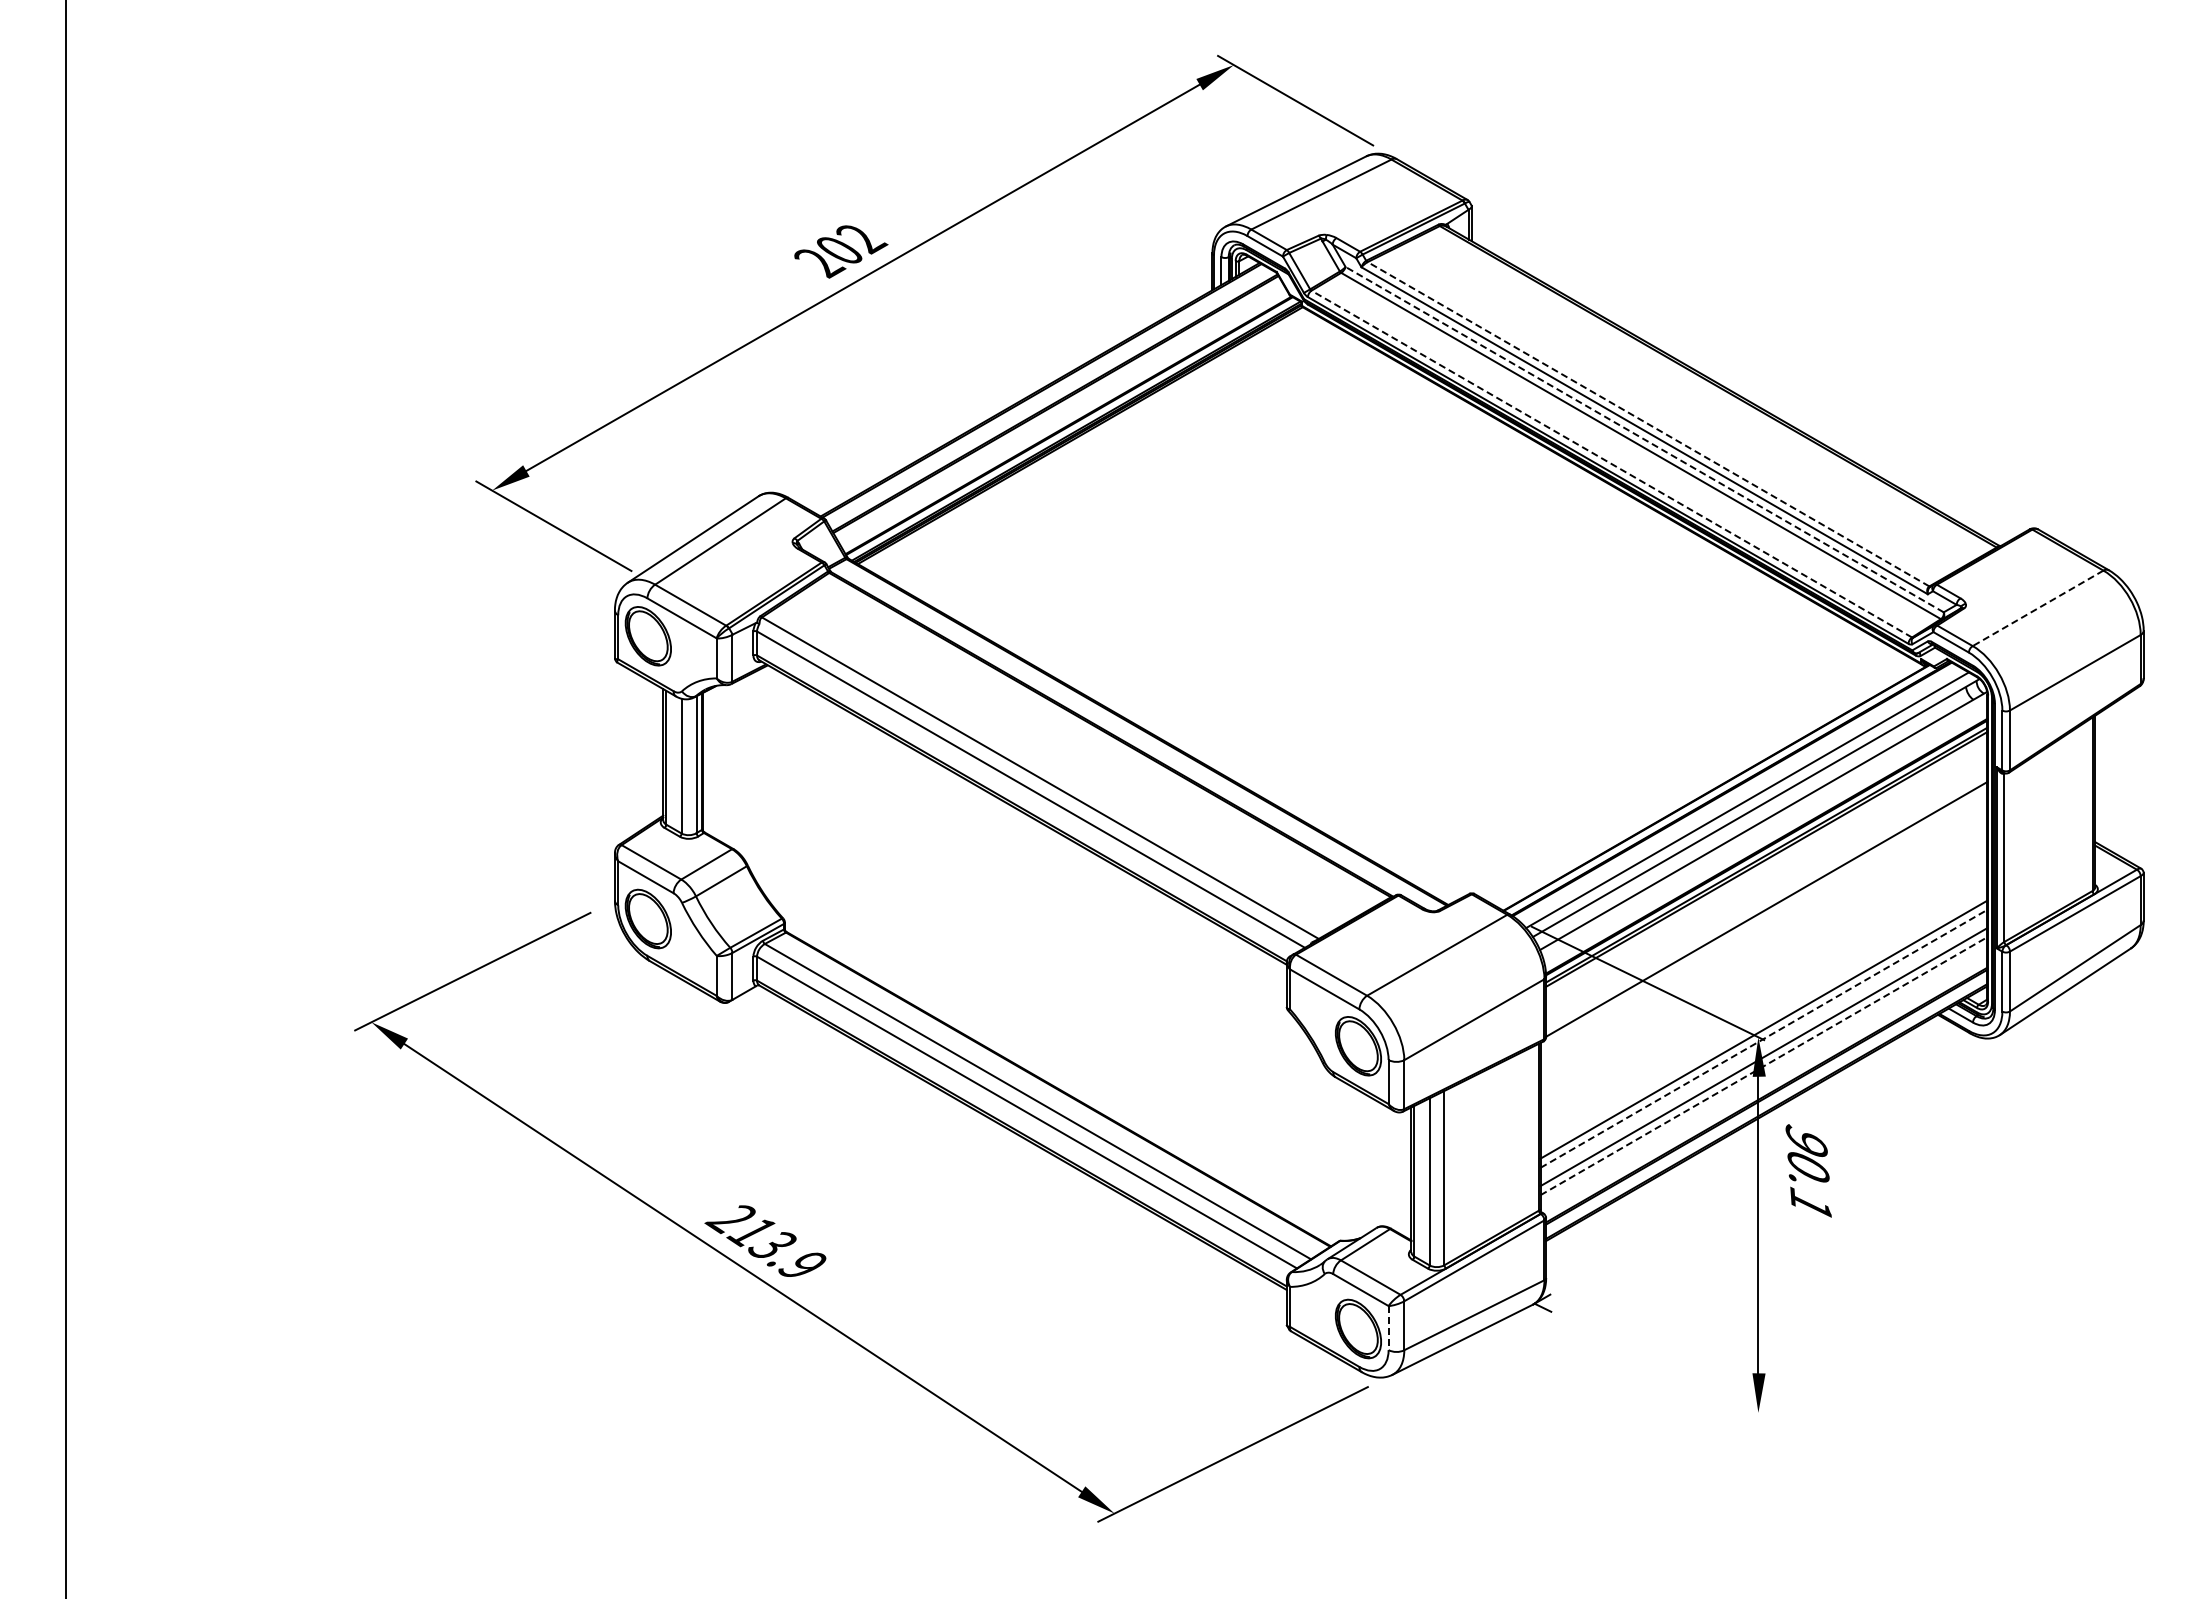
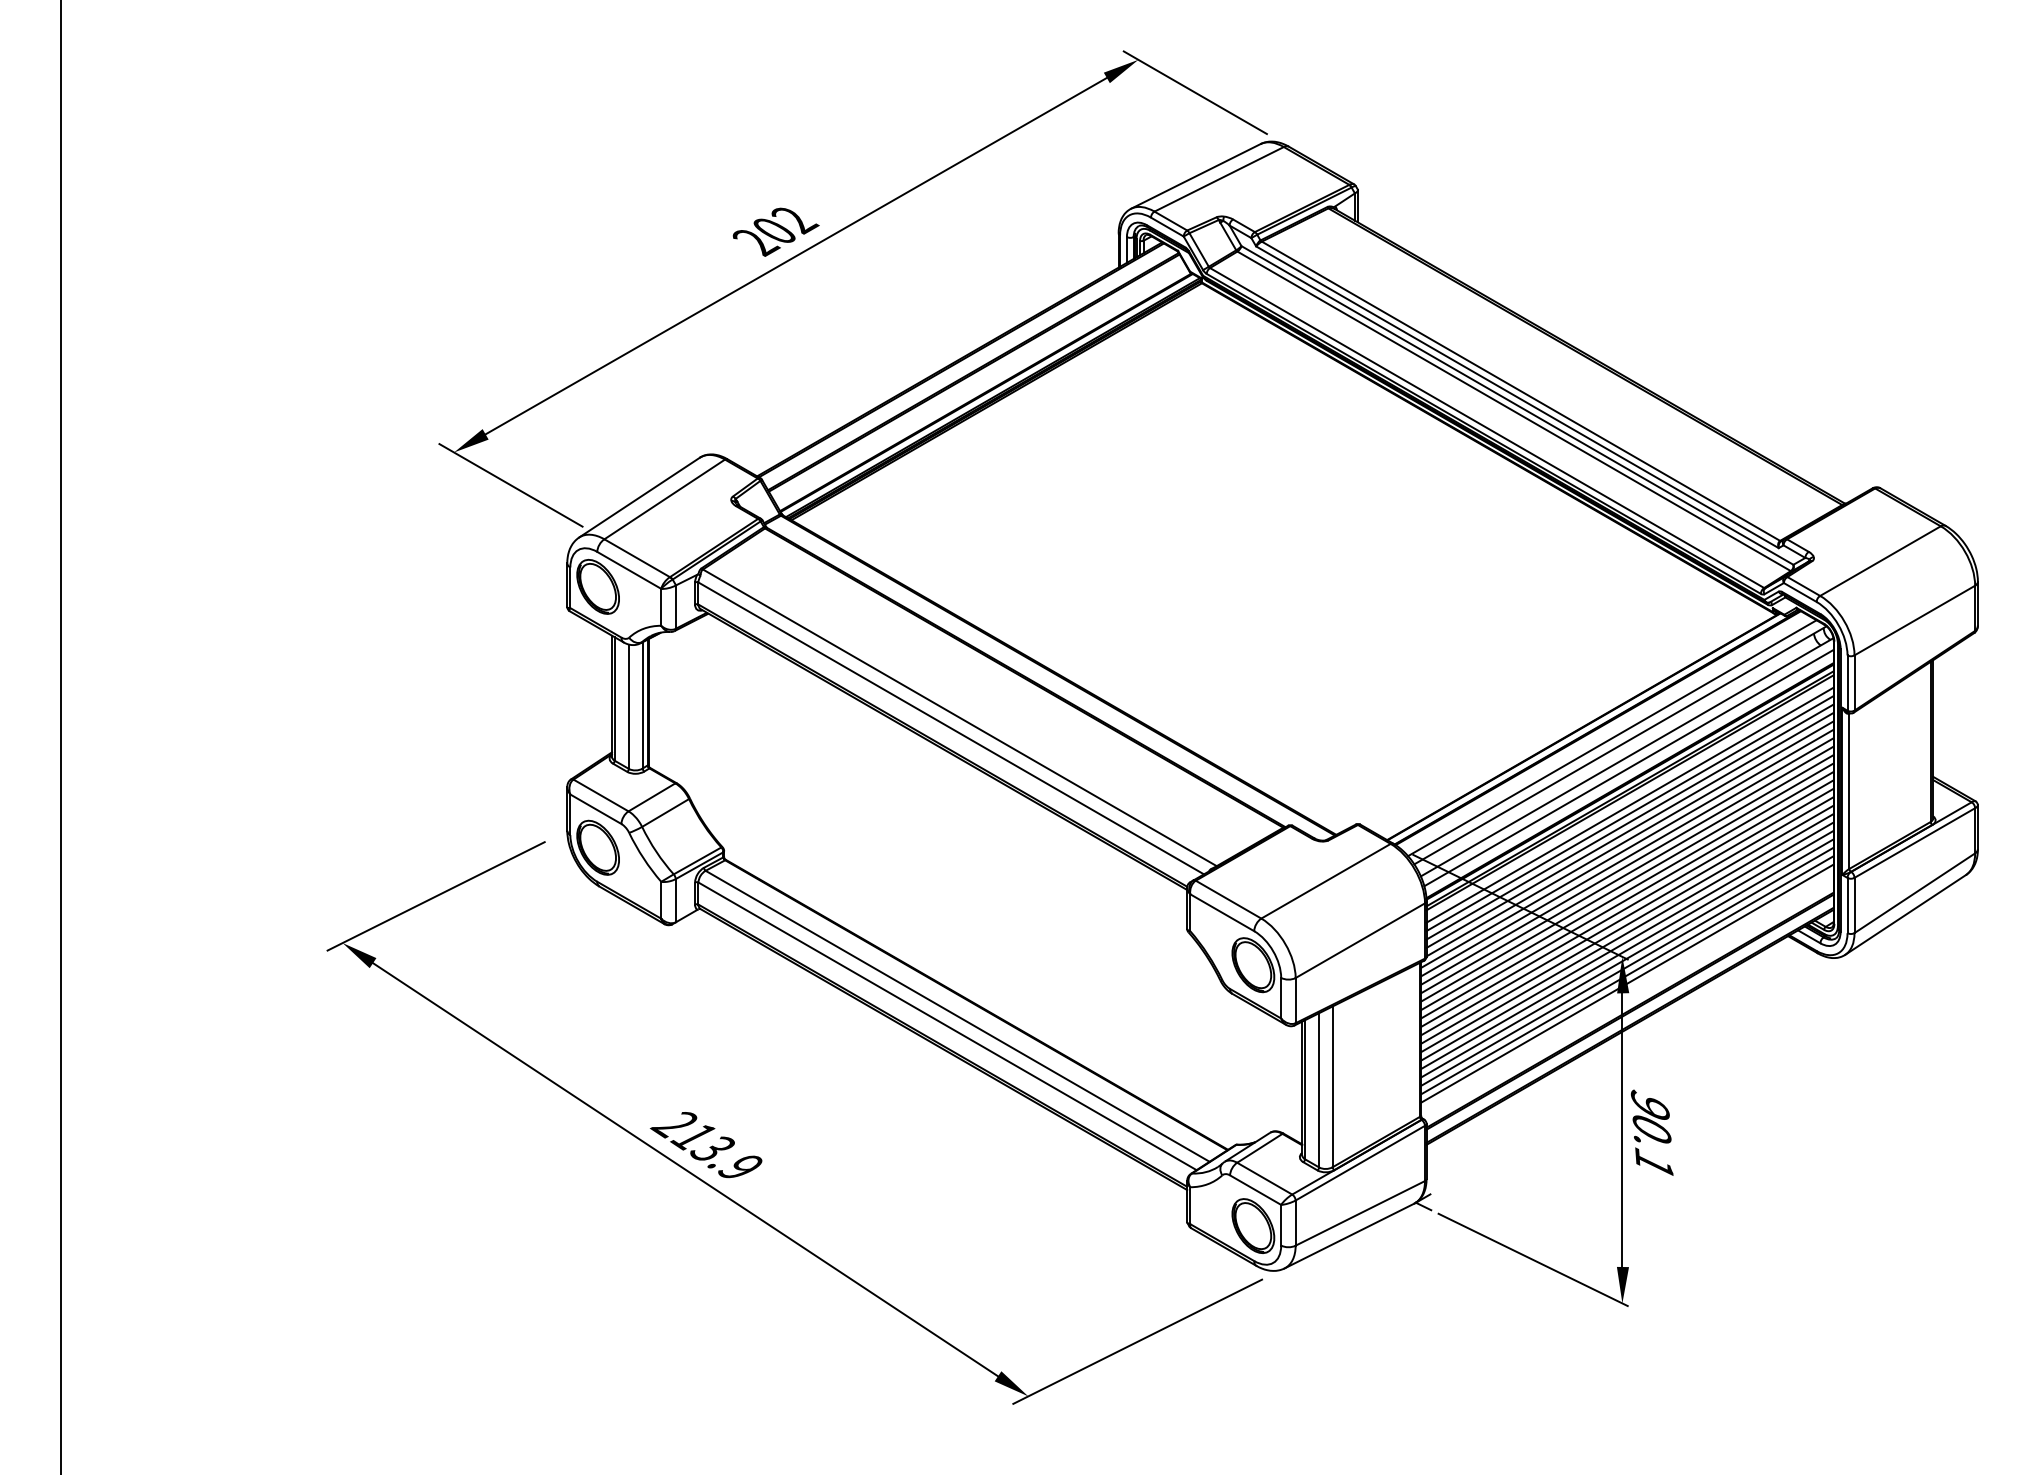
line: (1648, 424) -> (1520, 391), dashed -> solid
line: (1644, 439) -> (1517, 405), dashed -> solid
line: (1611, 464) -> (1486, 428), dashed -> solid
line: (2037, 608) -> (1879, 561), dashed -> solid
line: (1765, 832) -> (1628, 767), added
line: (1766, 872) -> (1629, 804), added
line: (1766, 881) -> (1629, 813), added
line: (1766, 890) -> (1629, 821), added
line: (1766, 899) -> (1629, 829), added
line: (1763, 920) -> (1627, 849), added
line: (1763, 929) -> (1627, 857), added
line: (1763, 938) -> (1627, 865), added
line: (1763, 947) -> (1627, 874), added
line: (1763, 956) -> (1627, 882), added
line: (1763, 965) -> (1627, 890), added
line: (1763, 974) -> (1627, 898), added
line: (1763, 984) -> (1627, 908), added
line: (1763, 993) -> (1627, 916), added
line: (1763, 1002) -> (1627, 924), added
line: (1763, 1011) -> (1627, 933), added
line: (1763, 1020) -> (1627, 941), added
line: (1763, 1038) -> (1627, 958), dashed -> solid
line: (1763, 1047) -> (1627, 966), added
line: (1763, 1066) -> (1627, 983), dashed -> solid
text: (1808, 1170) -> (1652, 1132), moved
line: (1388, 1328) -> (1281, 1225), dashed -> solid
line: (1661, 1365) -> (1532, 1259), added

